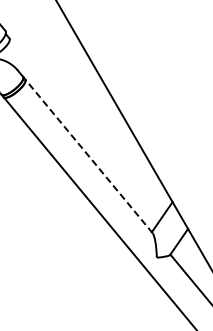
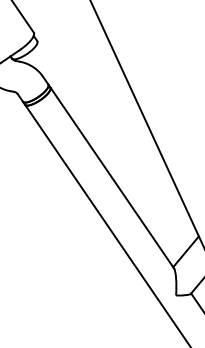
line: (89, 156) -> (112, 178), dashed -> solid

